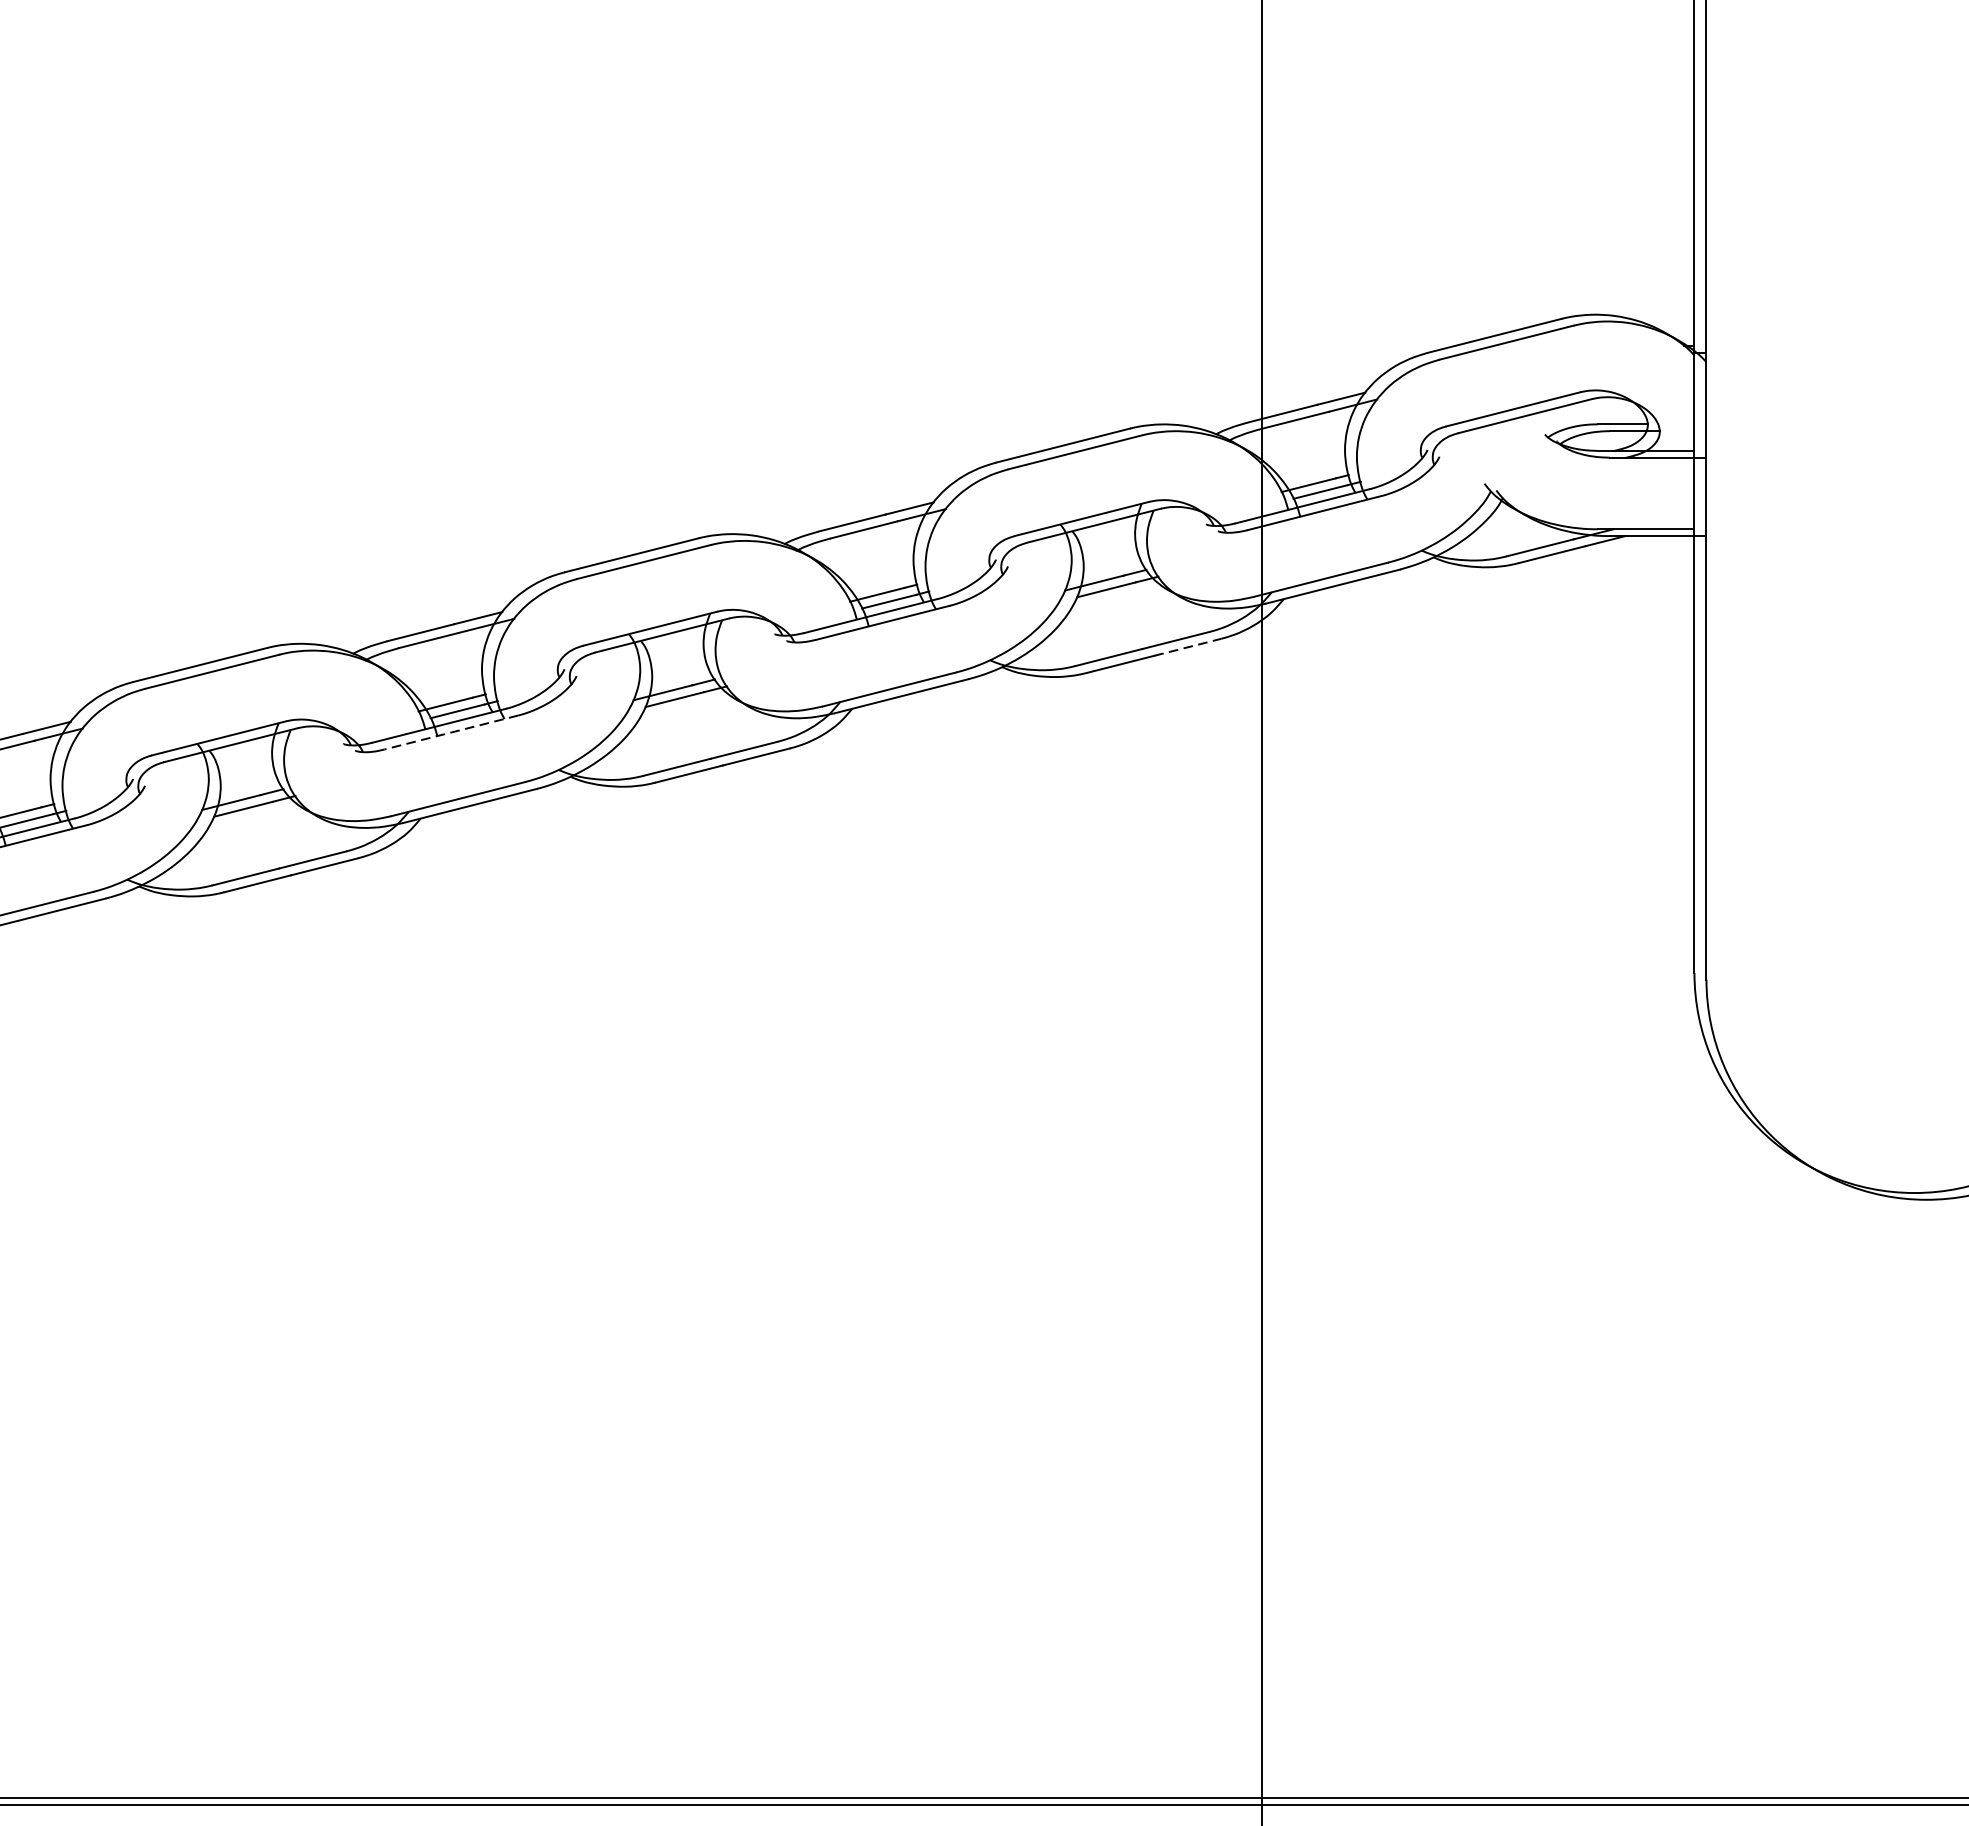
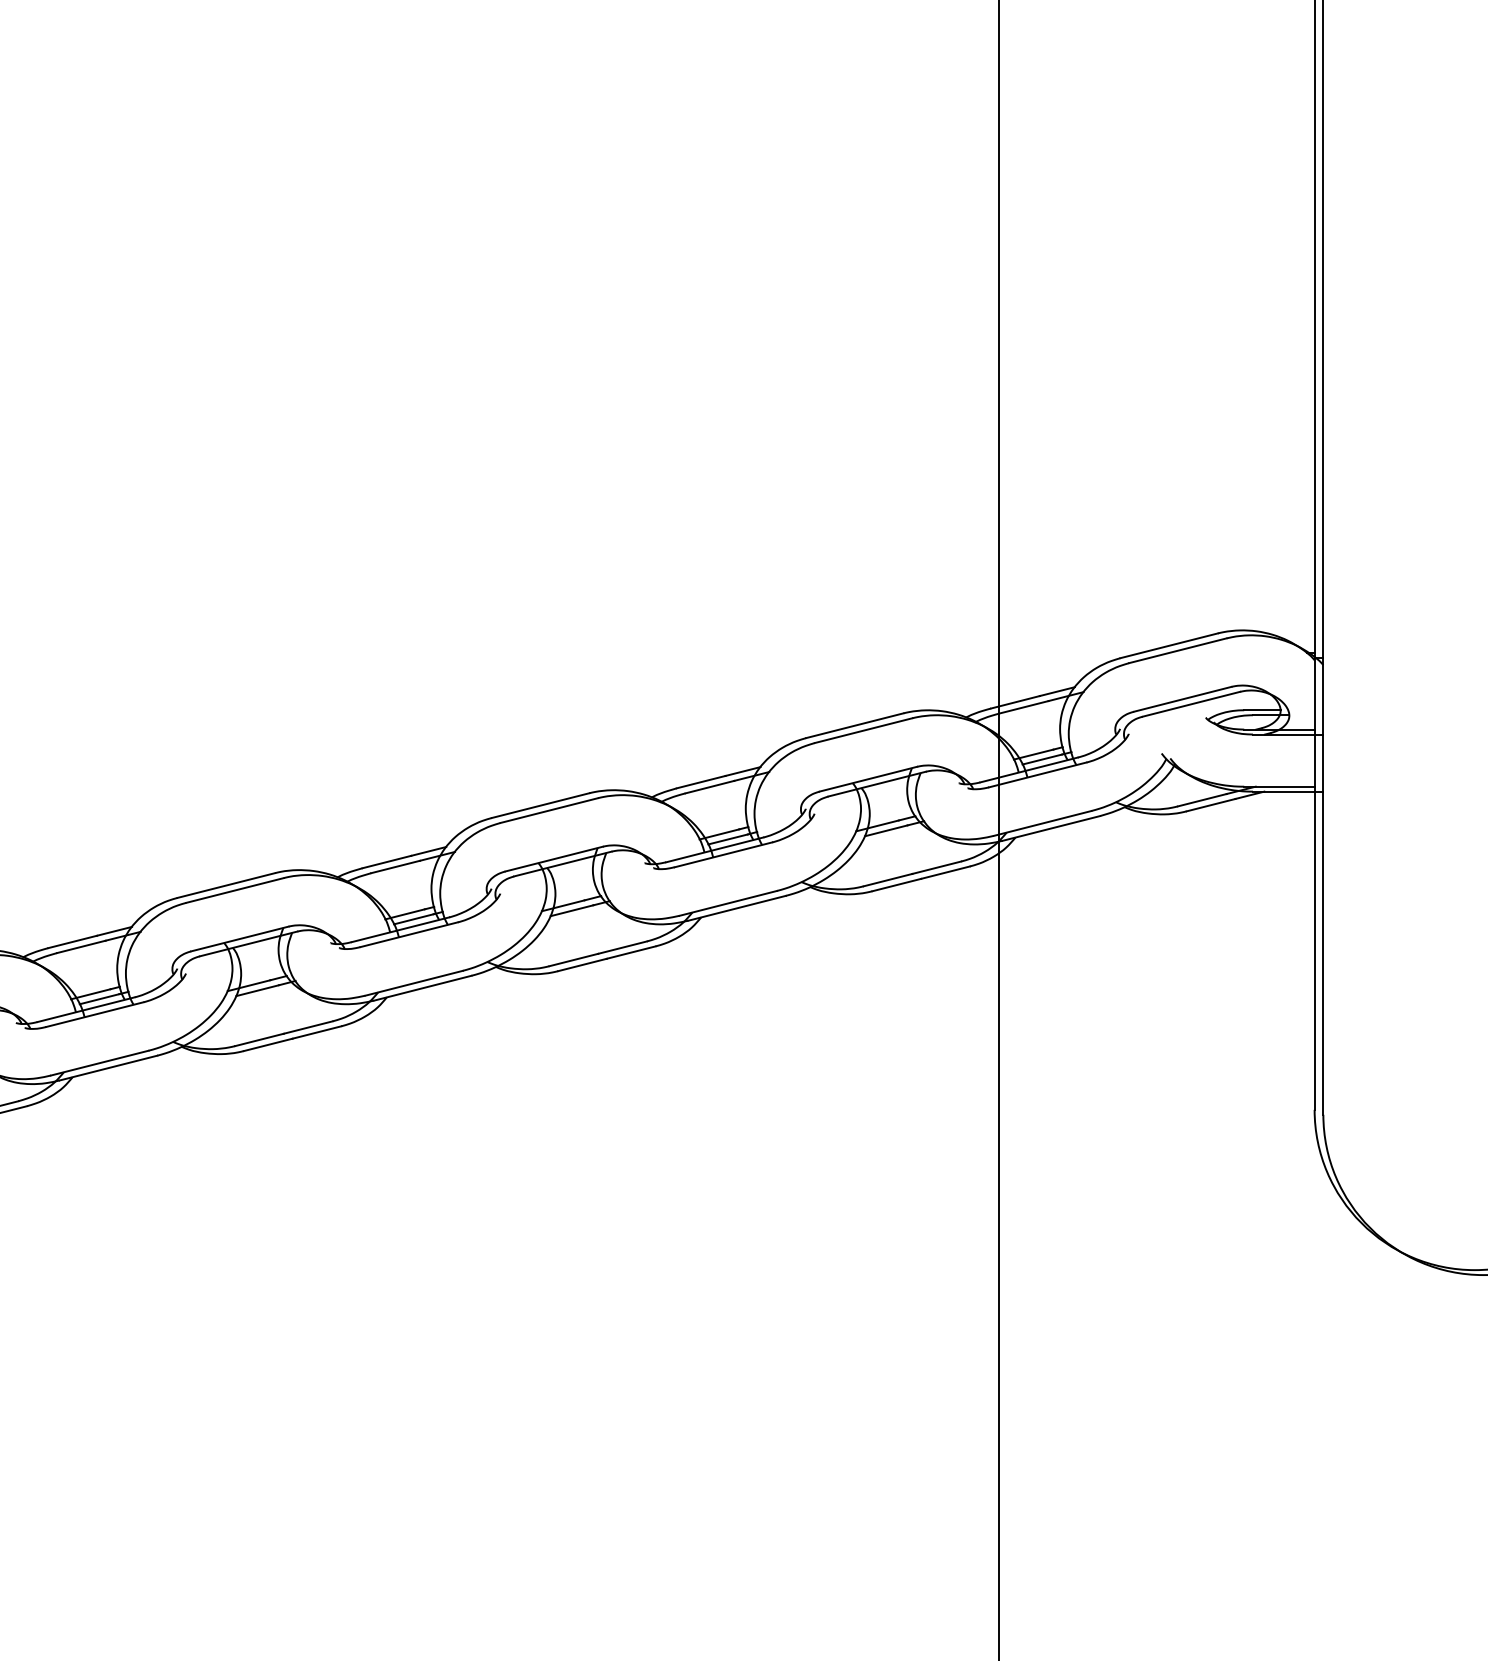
line: (1187, 647) -> (945, 872), dashed -> solid
line: (450, 732) -> (408, 934), dashed -> solid

